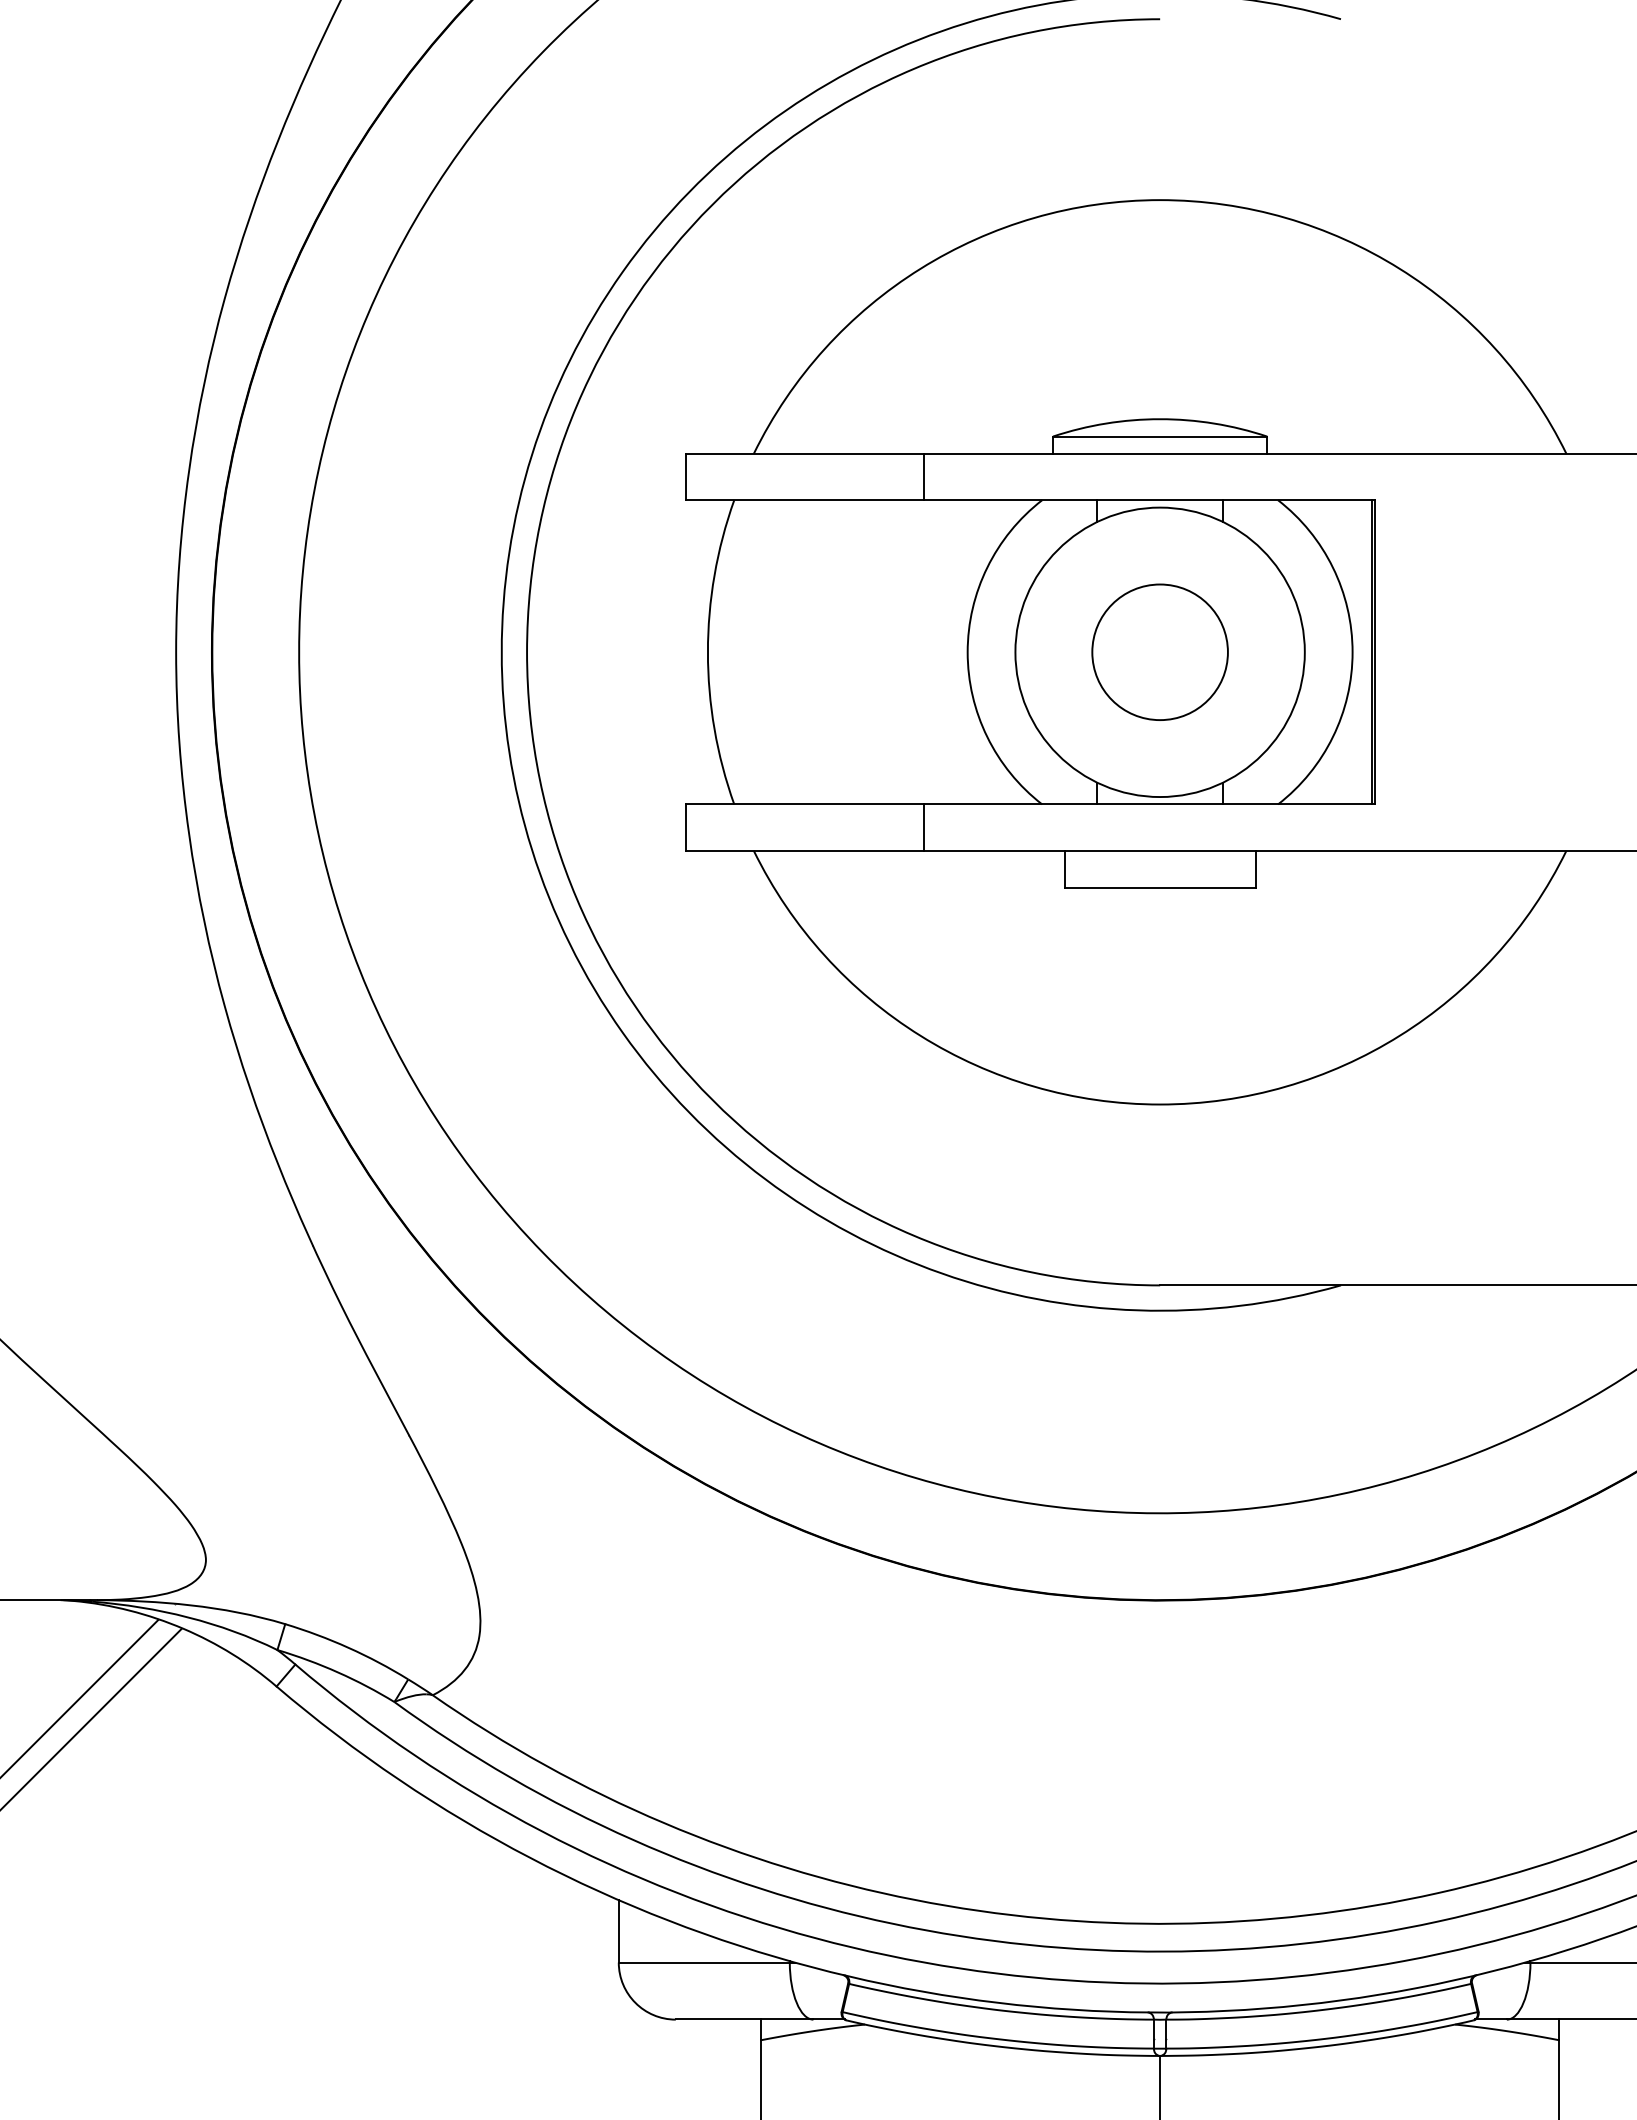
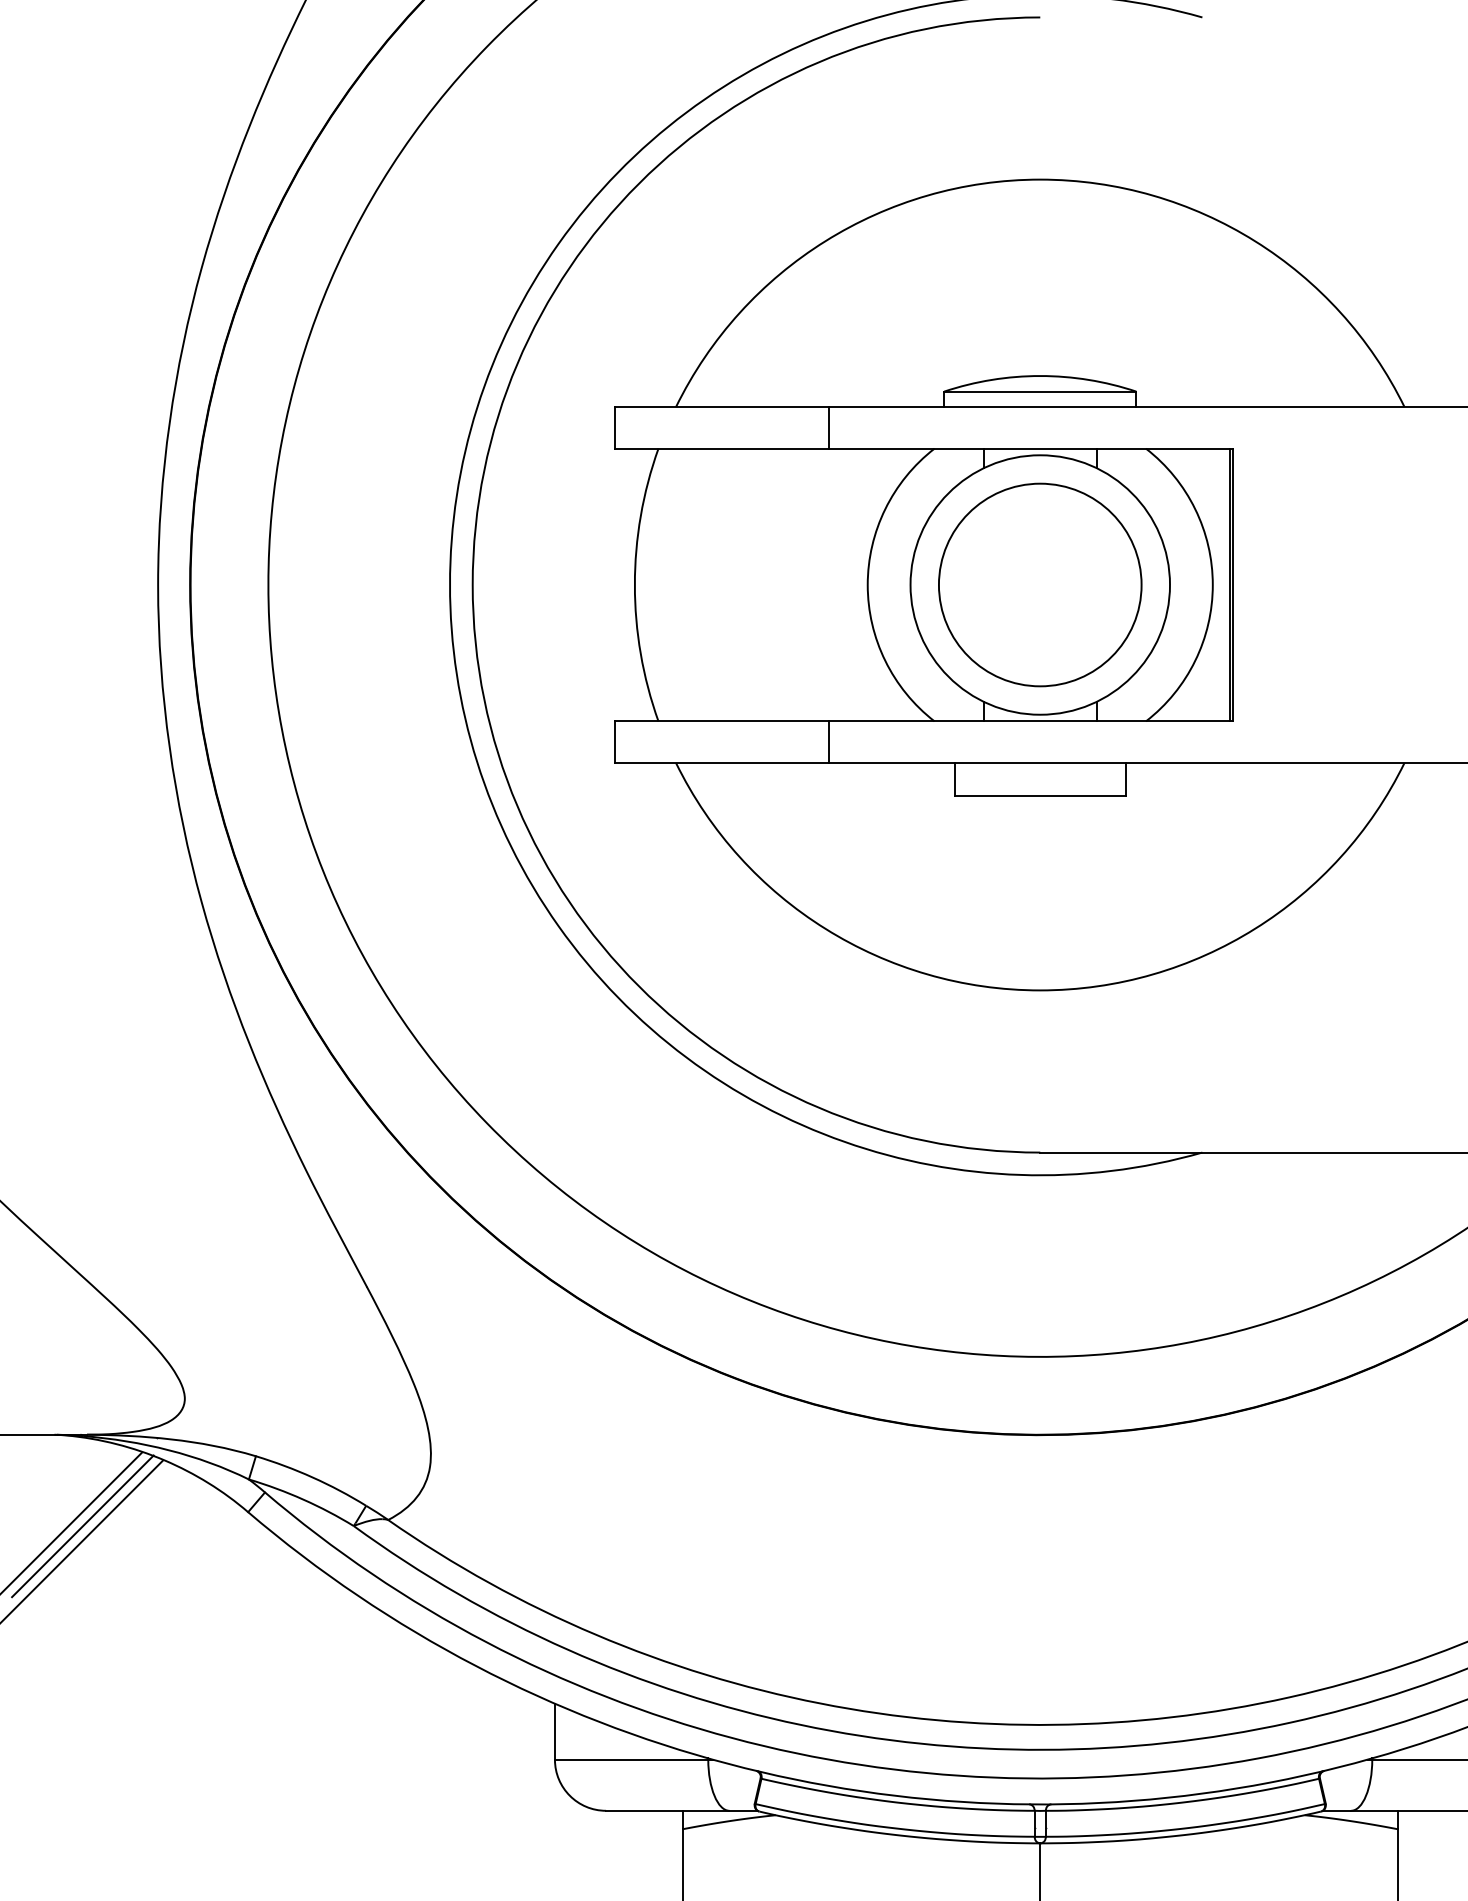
circle: (1160, 652) -> (1040, 585), size x1.67
line: (92, 1702) -> (83, 1526), added

